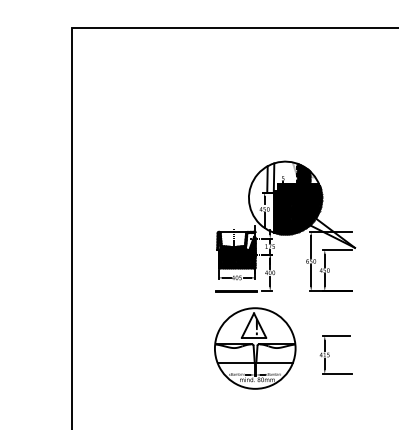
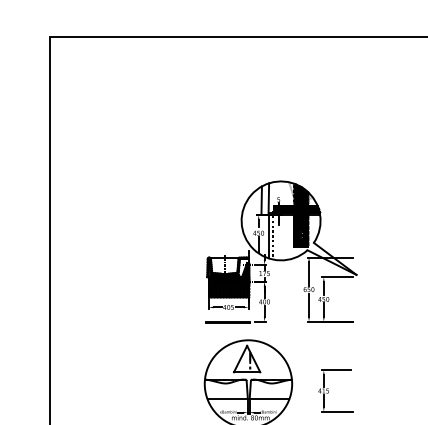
hatch: (297, 211) -> (294, 235), removed

